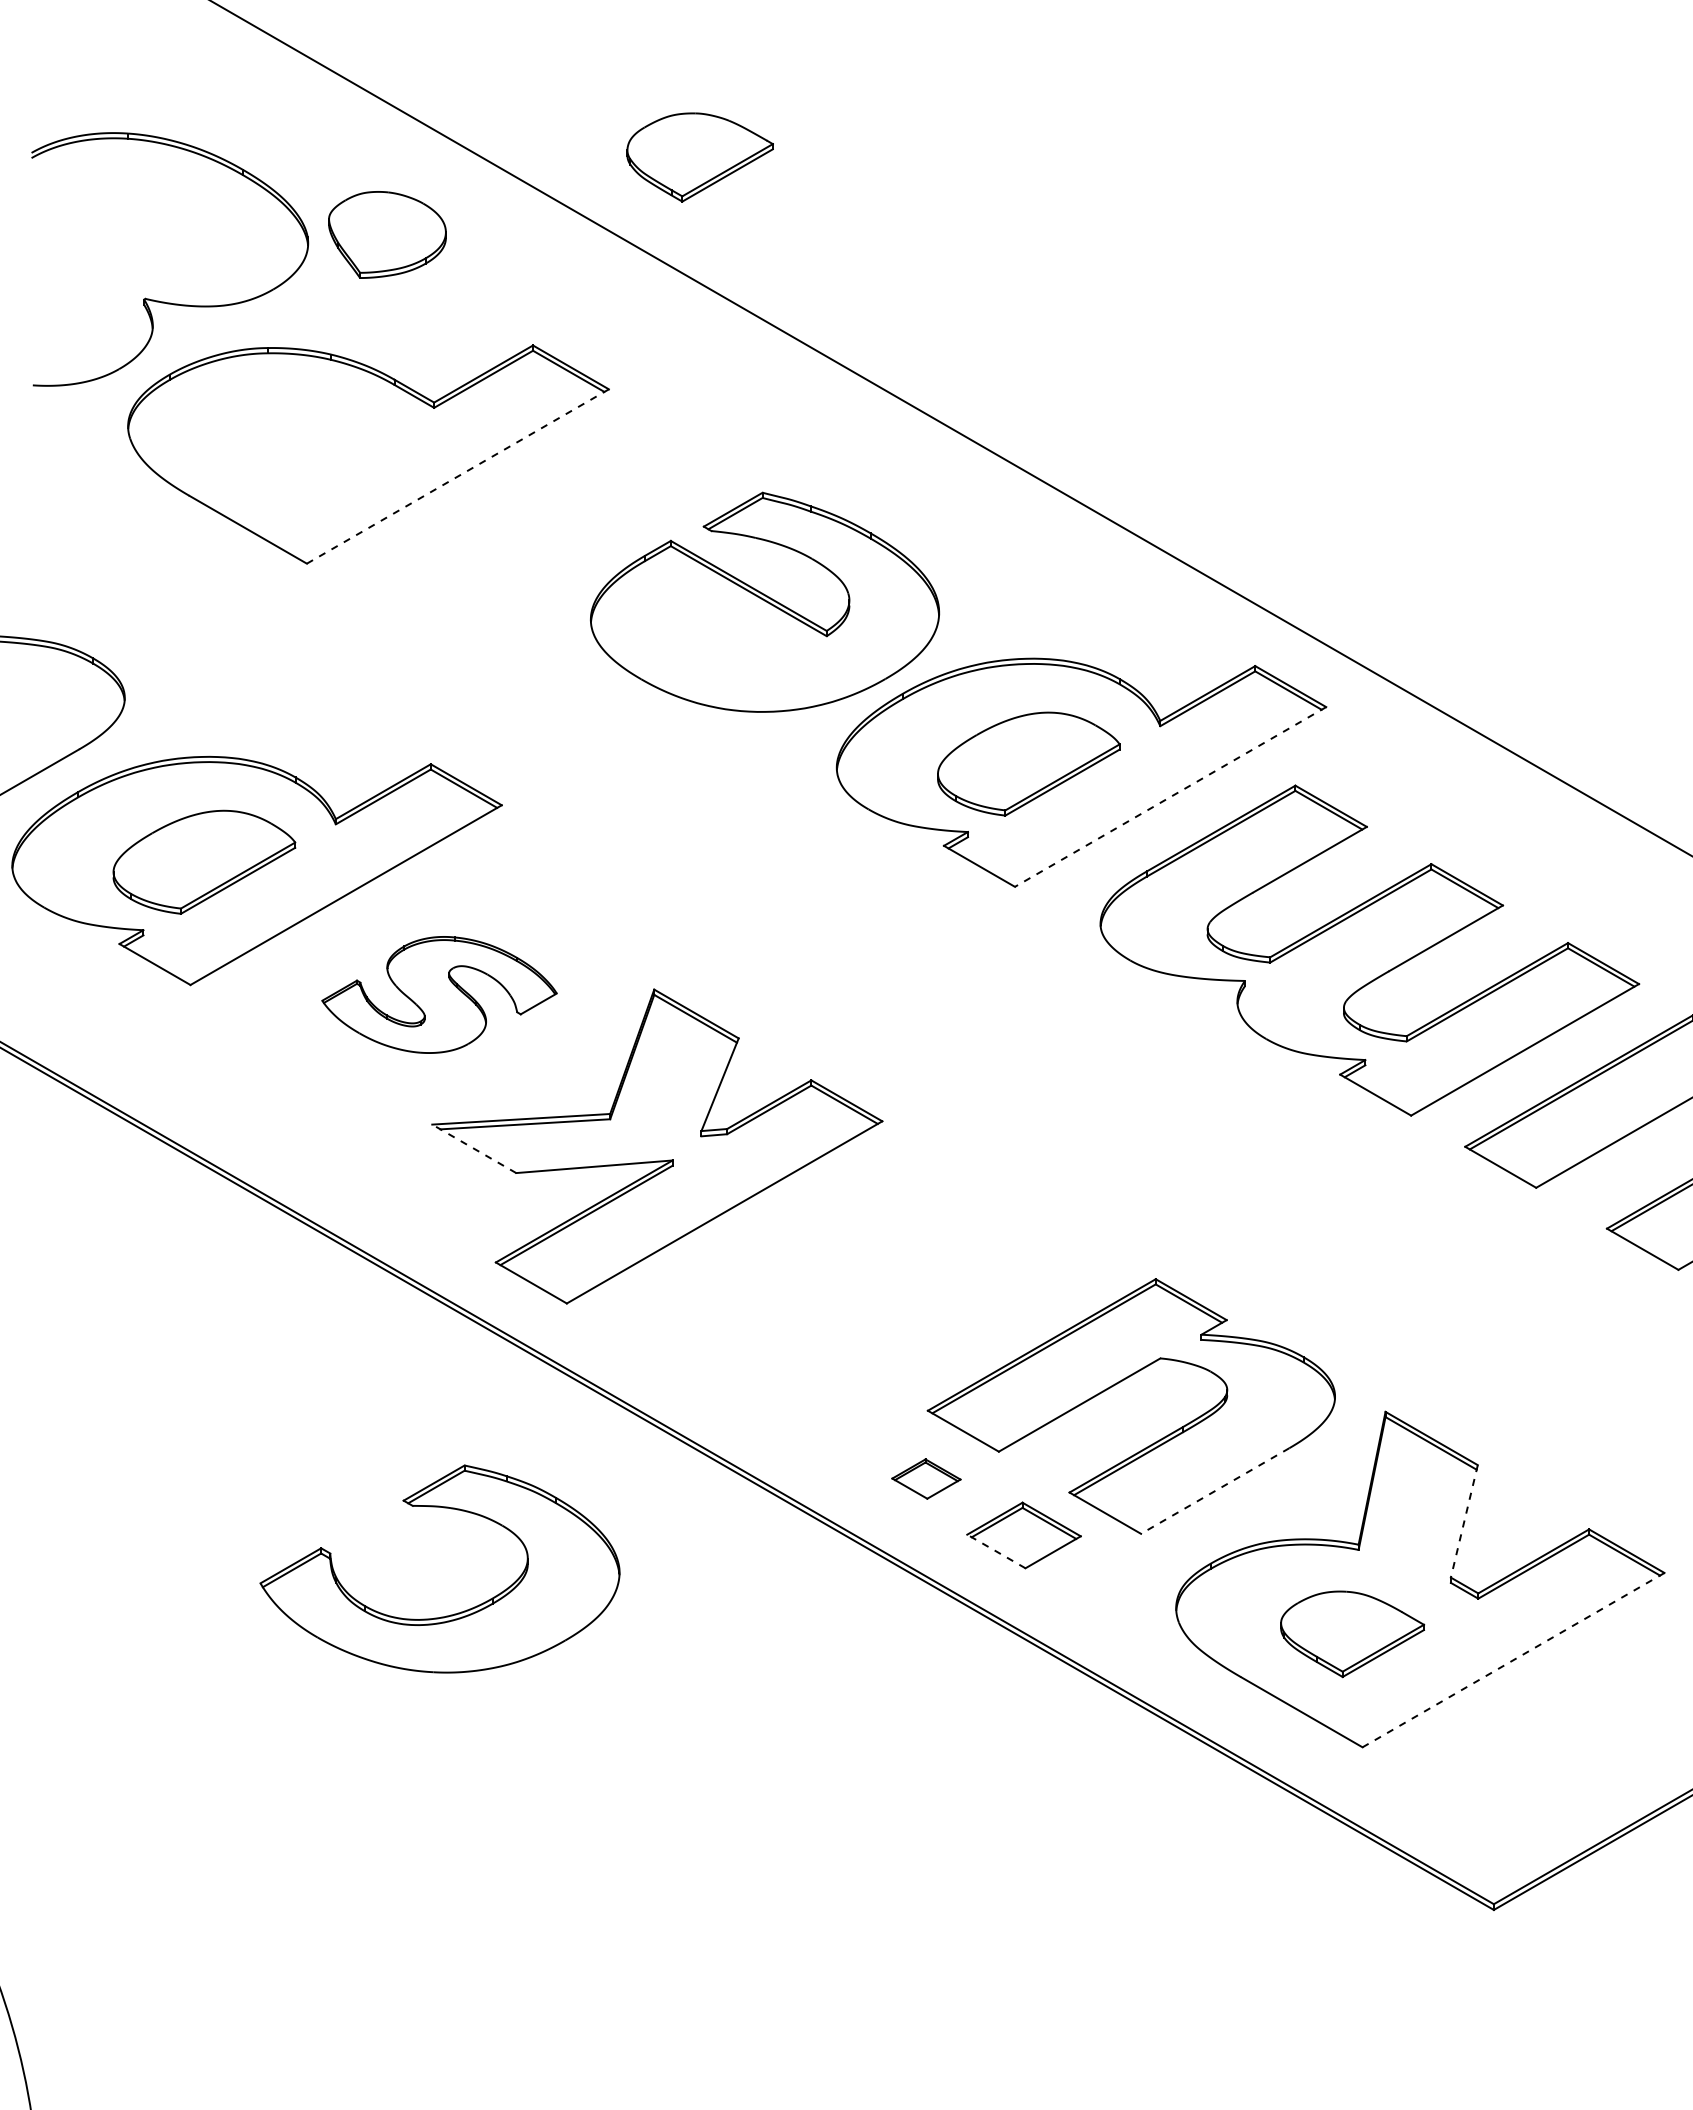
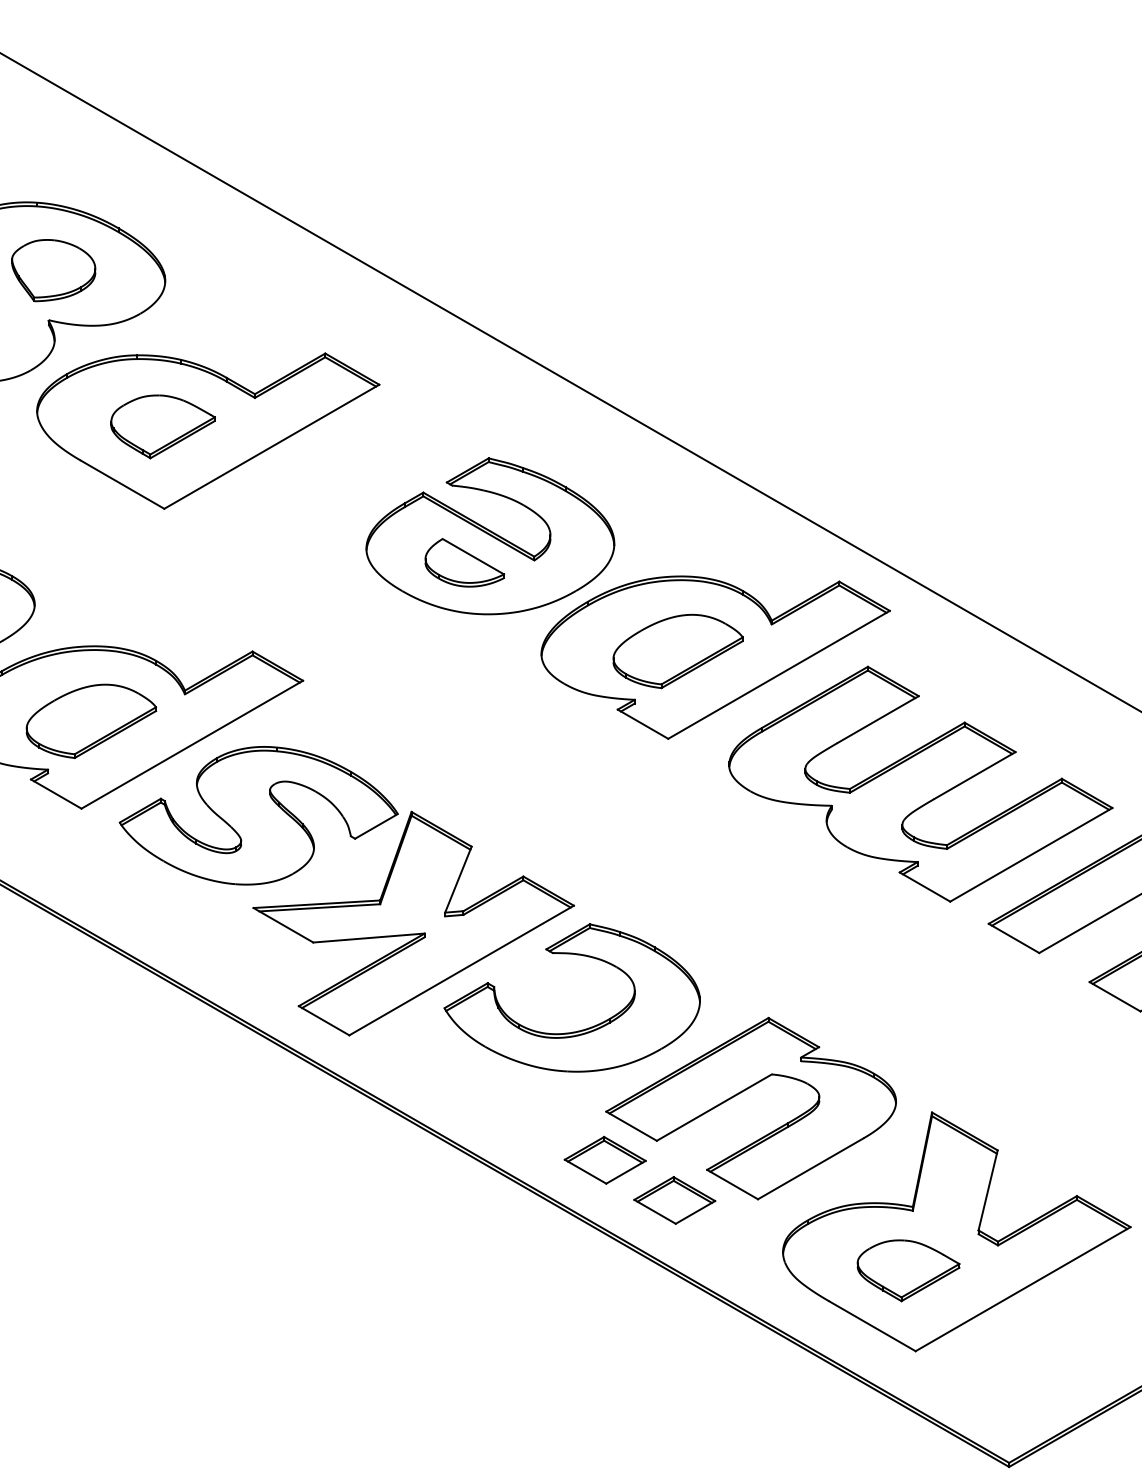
part: (699, 157) -> (162, 426), moved
part: (387, 234) -> (53, 270), moved
line: (457, 476) -> (271, 446), dashed -> solid
part: (729, 639) -> (465, 562), added
line: (1170, 796) -> (778, 674), dashed -> solid
part: (439, 994) -> (258, 815), size x1.67
line: (473, 1148) -> (282, 925), dashed -> solid
part: (926, 1478) -> (605, 1159), size x1.67
line: (1215, 1491) -> (811, 1169), dashed -> solid
line: (1464, 1521) -> (988, 1190), dashed -> solid
line: (996, 1551) -> (655, 1211), dashed -> solid
part: (450, 1614) -> (579, 1030), moved
line: (1513, 1660) -> (1023, 1289), dashed -> solid

